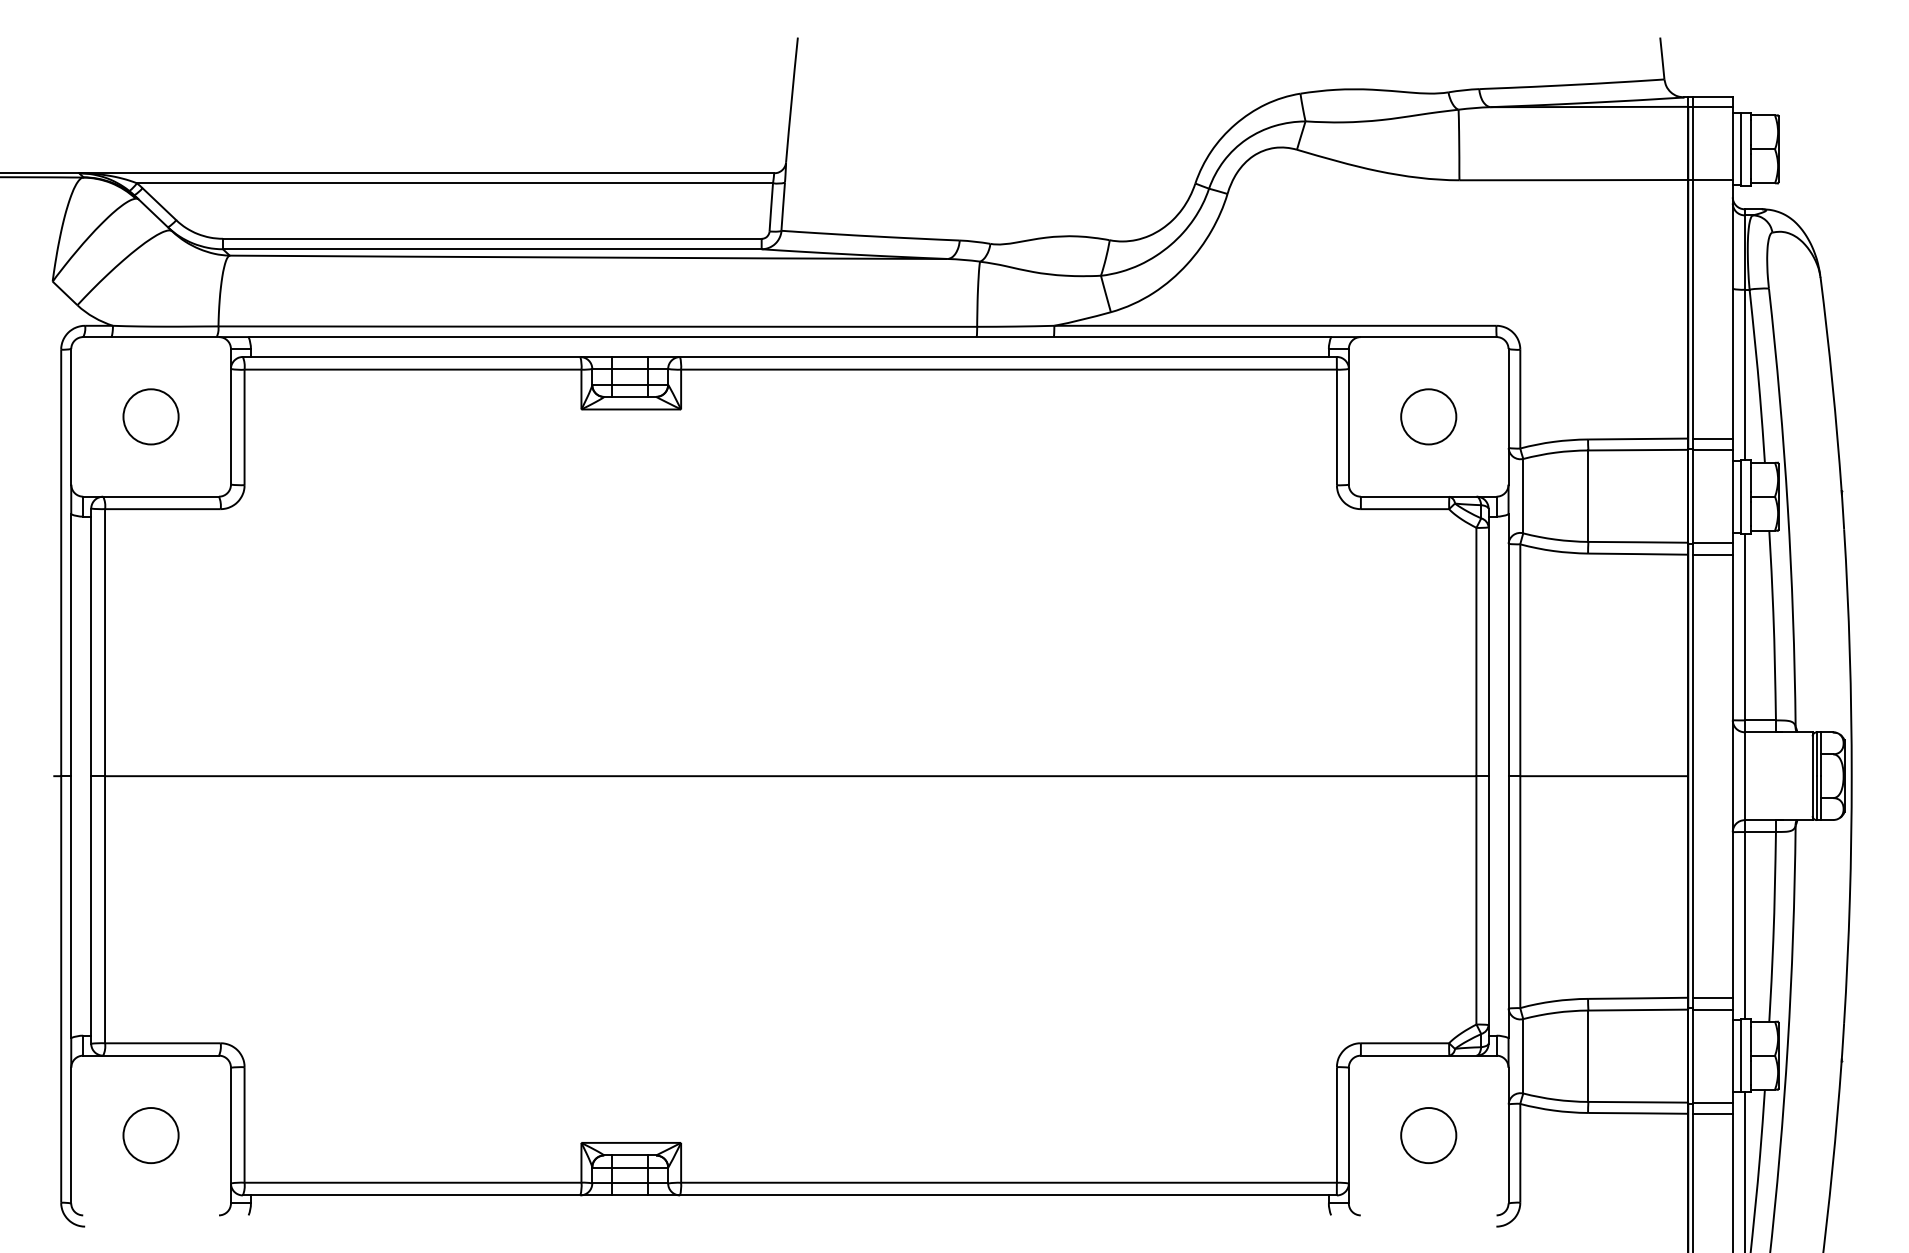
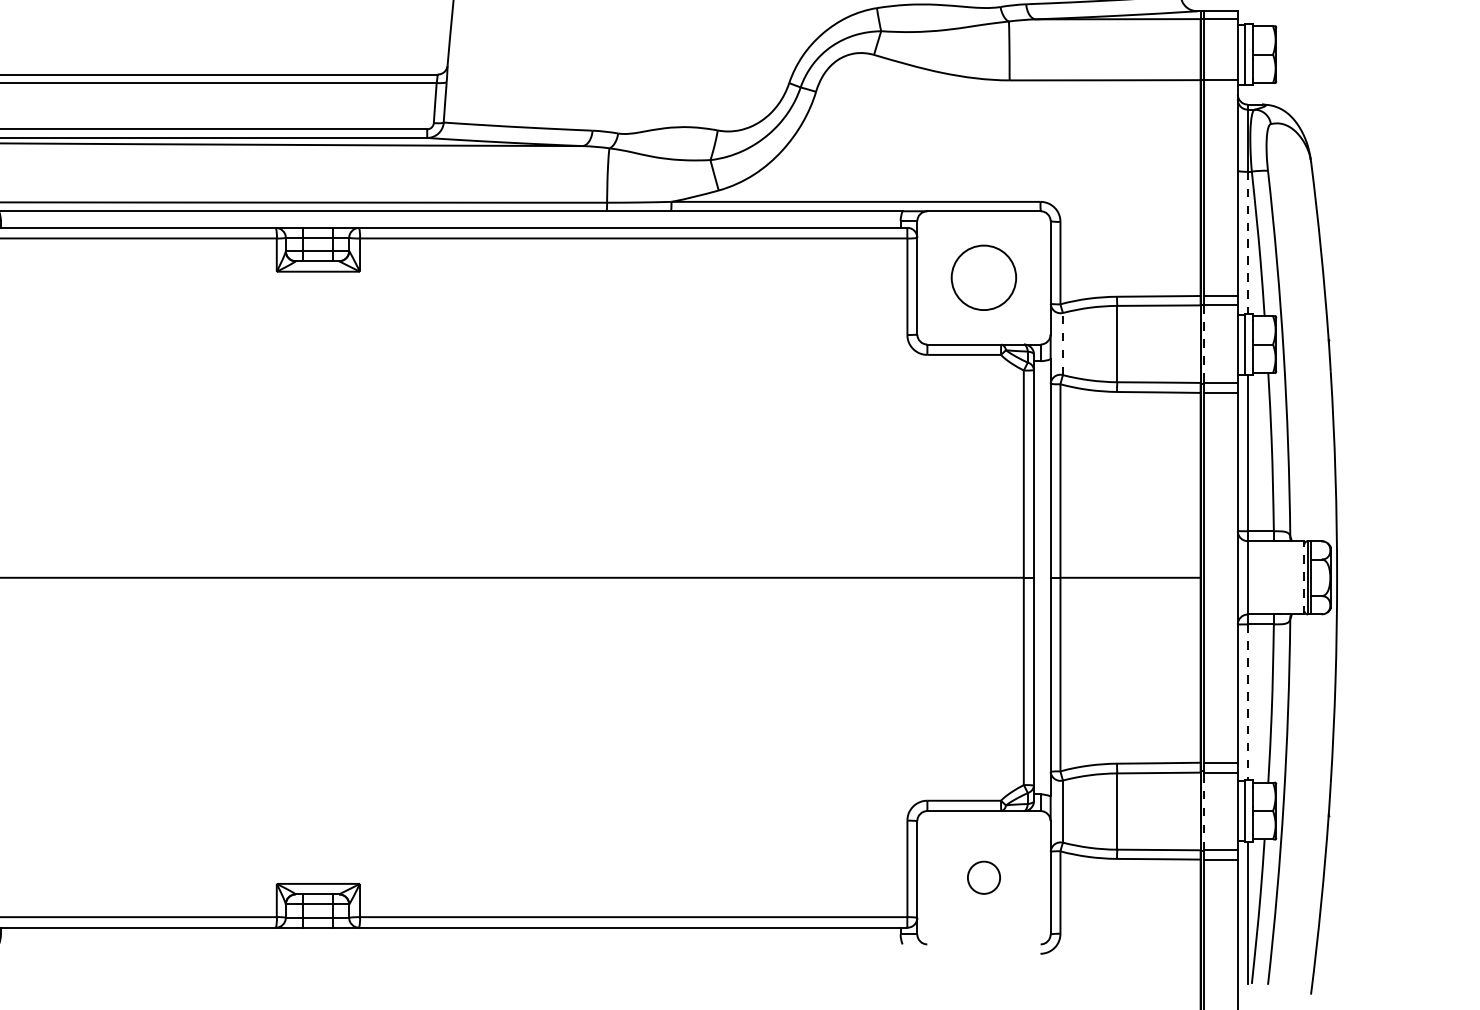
line: (1744, 375) -> (1247, 243), solid -> dashed
circle: (1428, 416) -> (983, 277), size x1.4
line: (1523, 495) -> (1063, 343), solid -> dashed
line: (1692, 496) -> (1204, 344), solid -> dashed
line: (1812, 776) -> (1304, 578), solid -> dashed
line: (1744, 926) -> (1247, 703), solid -> dashed
line: (1692, 1055) -> (1204, 810), solid -> dashed
circle: (1428, 1135) -> (983, 877), size x0.7

